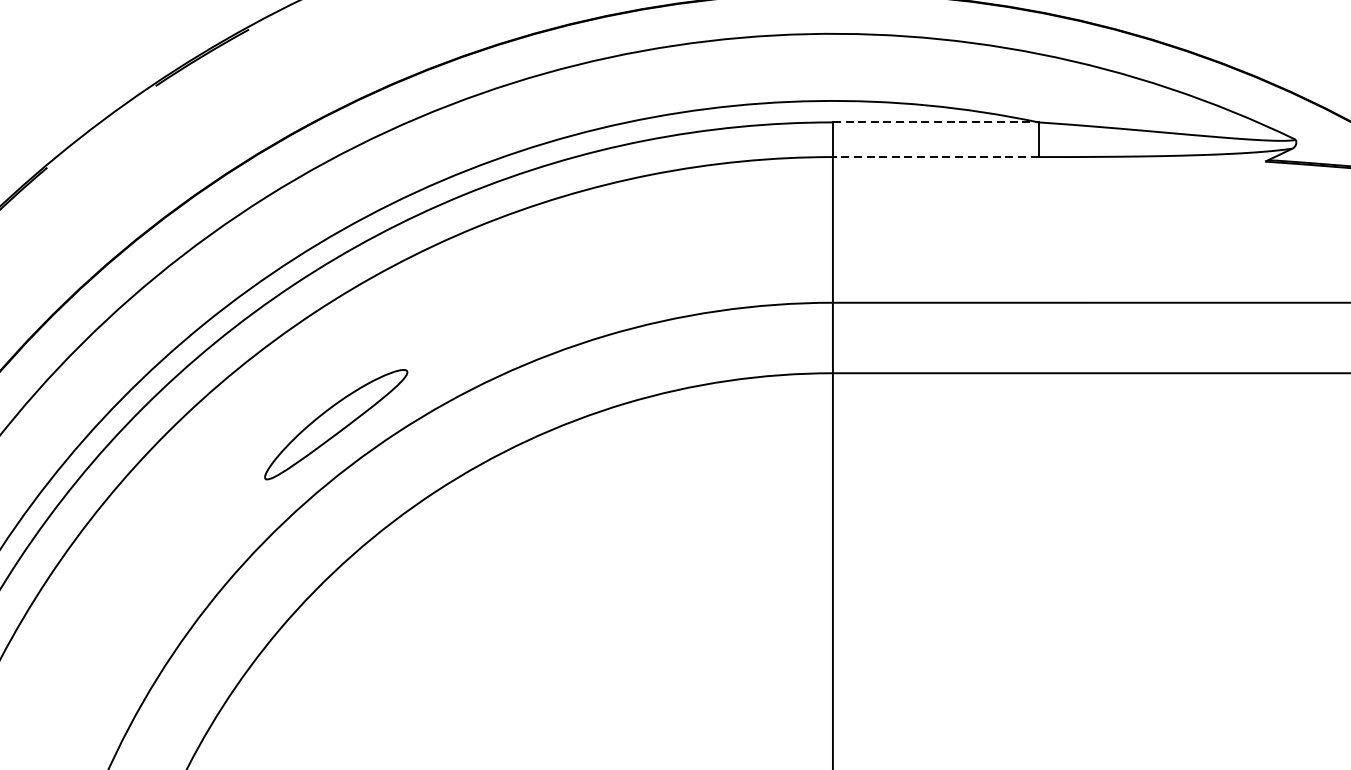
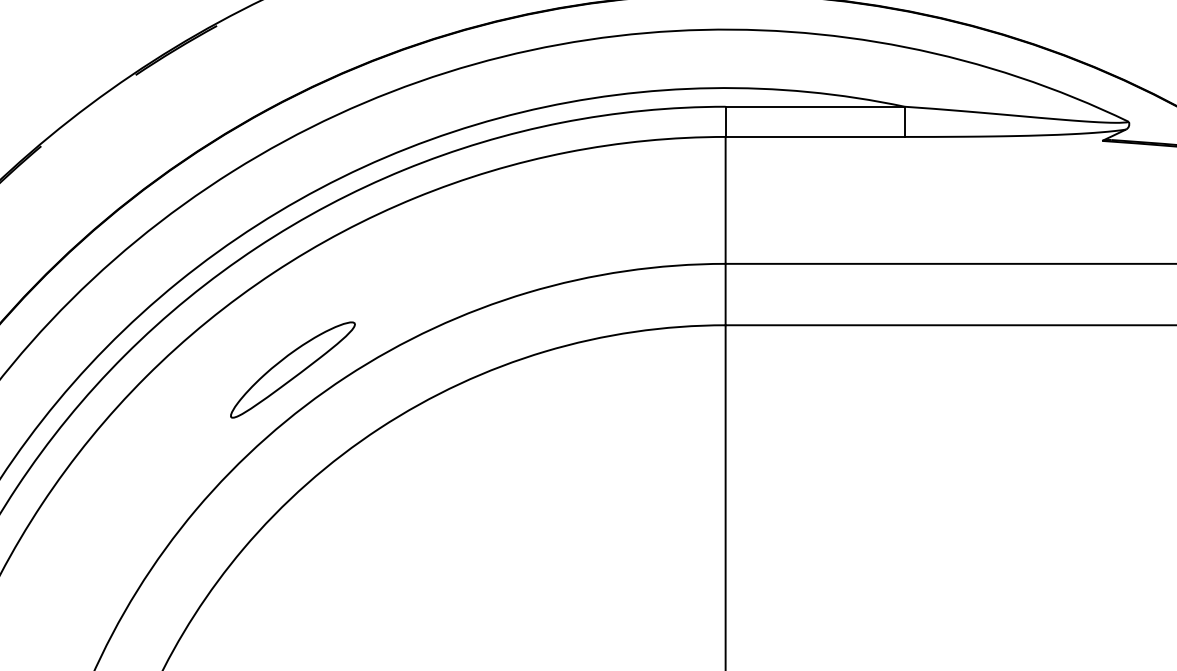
line: (936, 122) -> (815, 106), dashed -> solid
line: (936, 156) -> (815, 136), dashed -> solid

